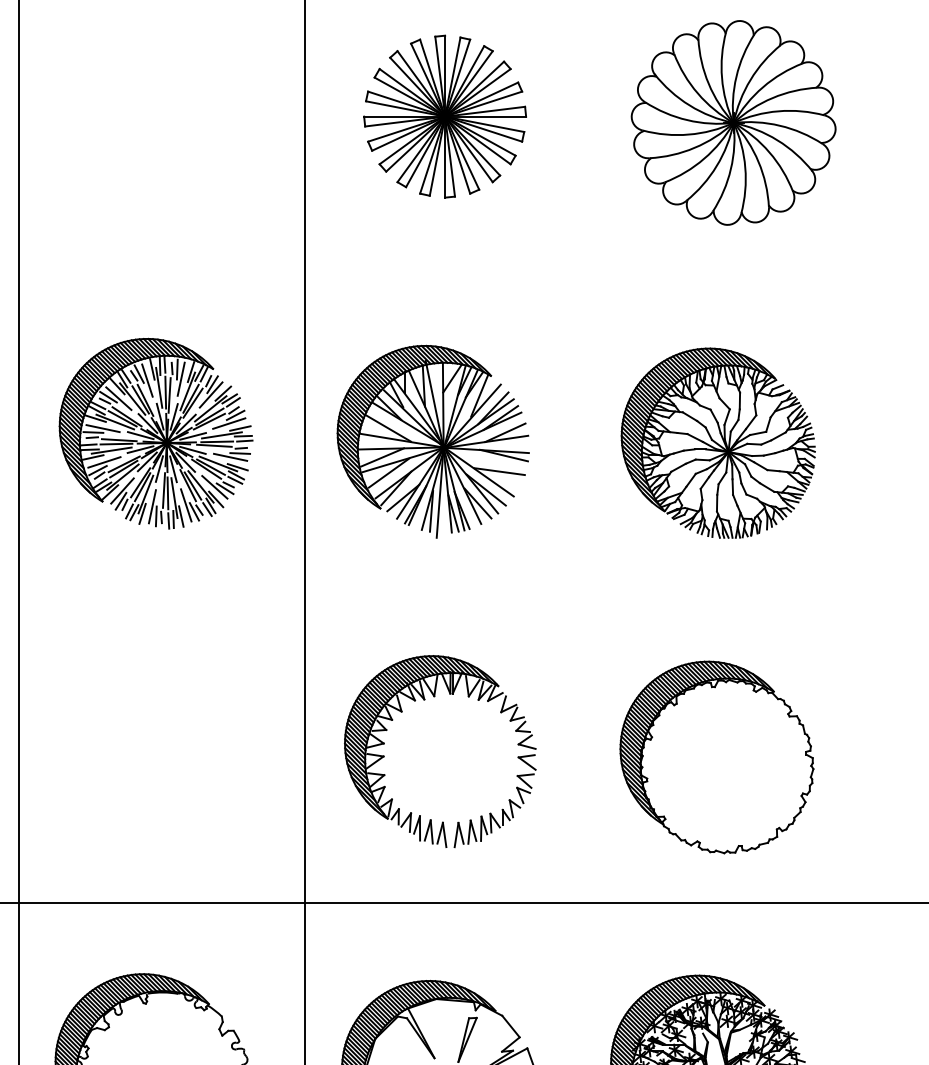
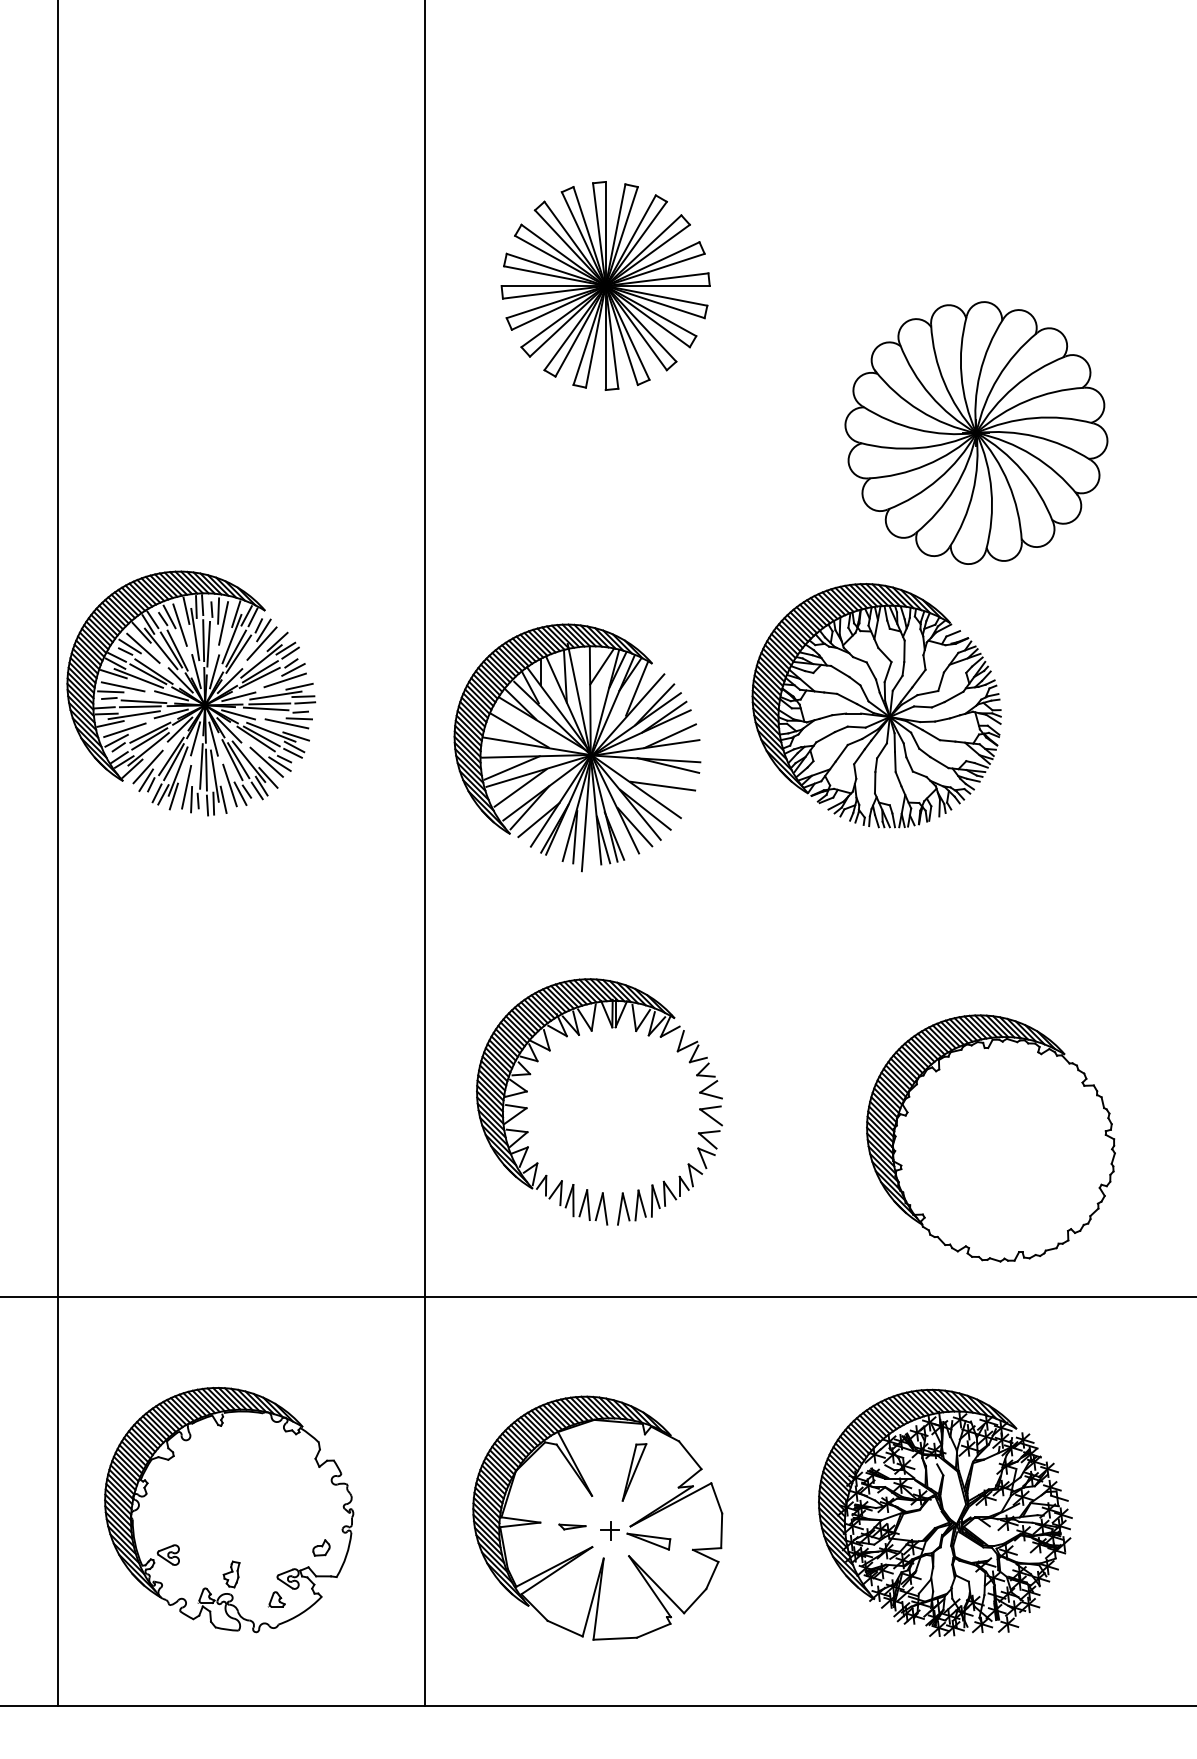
part: (733, 122) -> (976, 432), moved
part: (156, 433) -> (191, 693), moved
part: (433, 441) -> (577, 747), moved
part: (718, 443) -> (876, 705), moved
part: (716, 757) -> (990, 1138), moved

